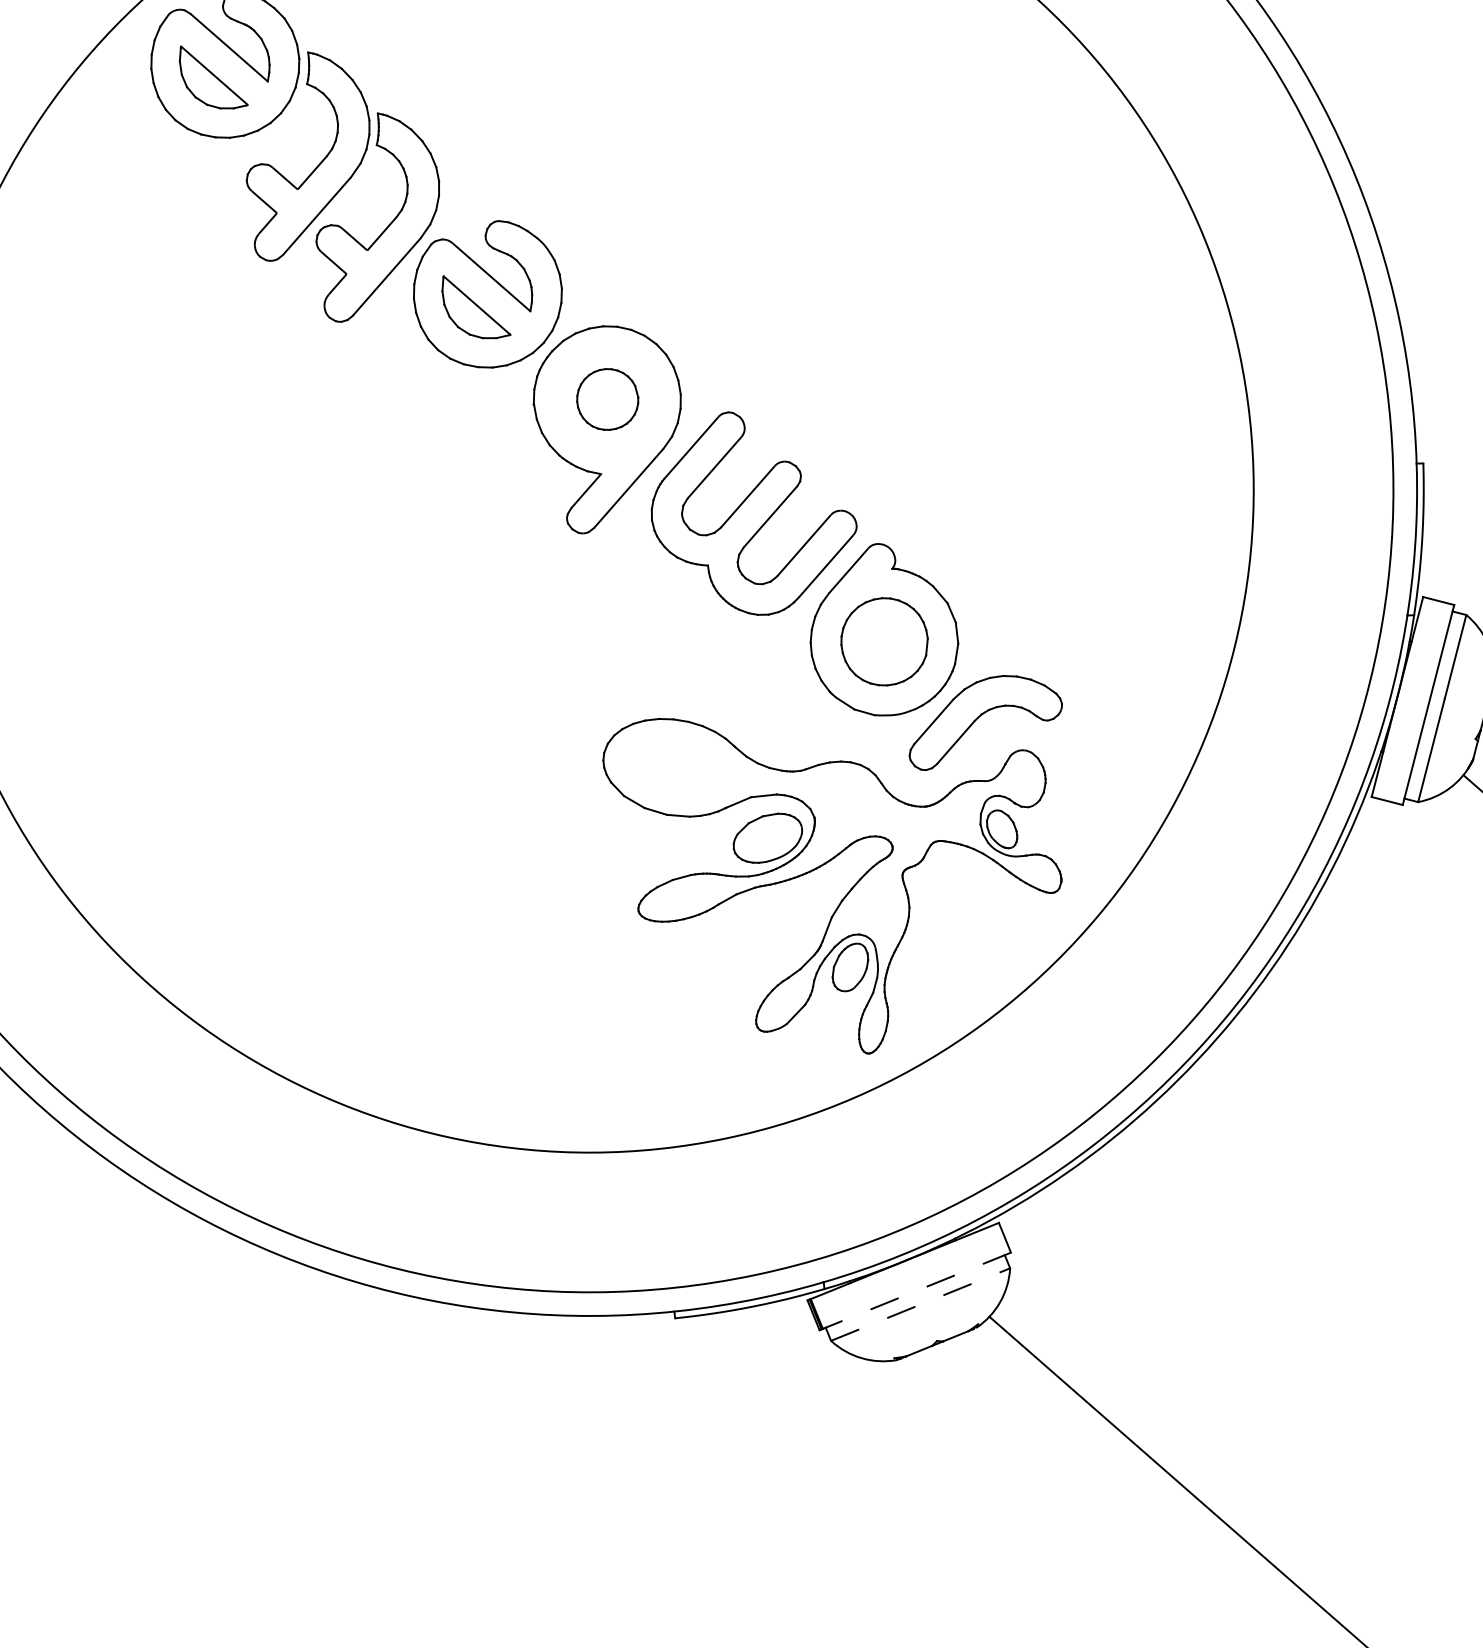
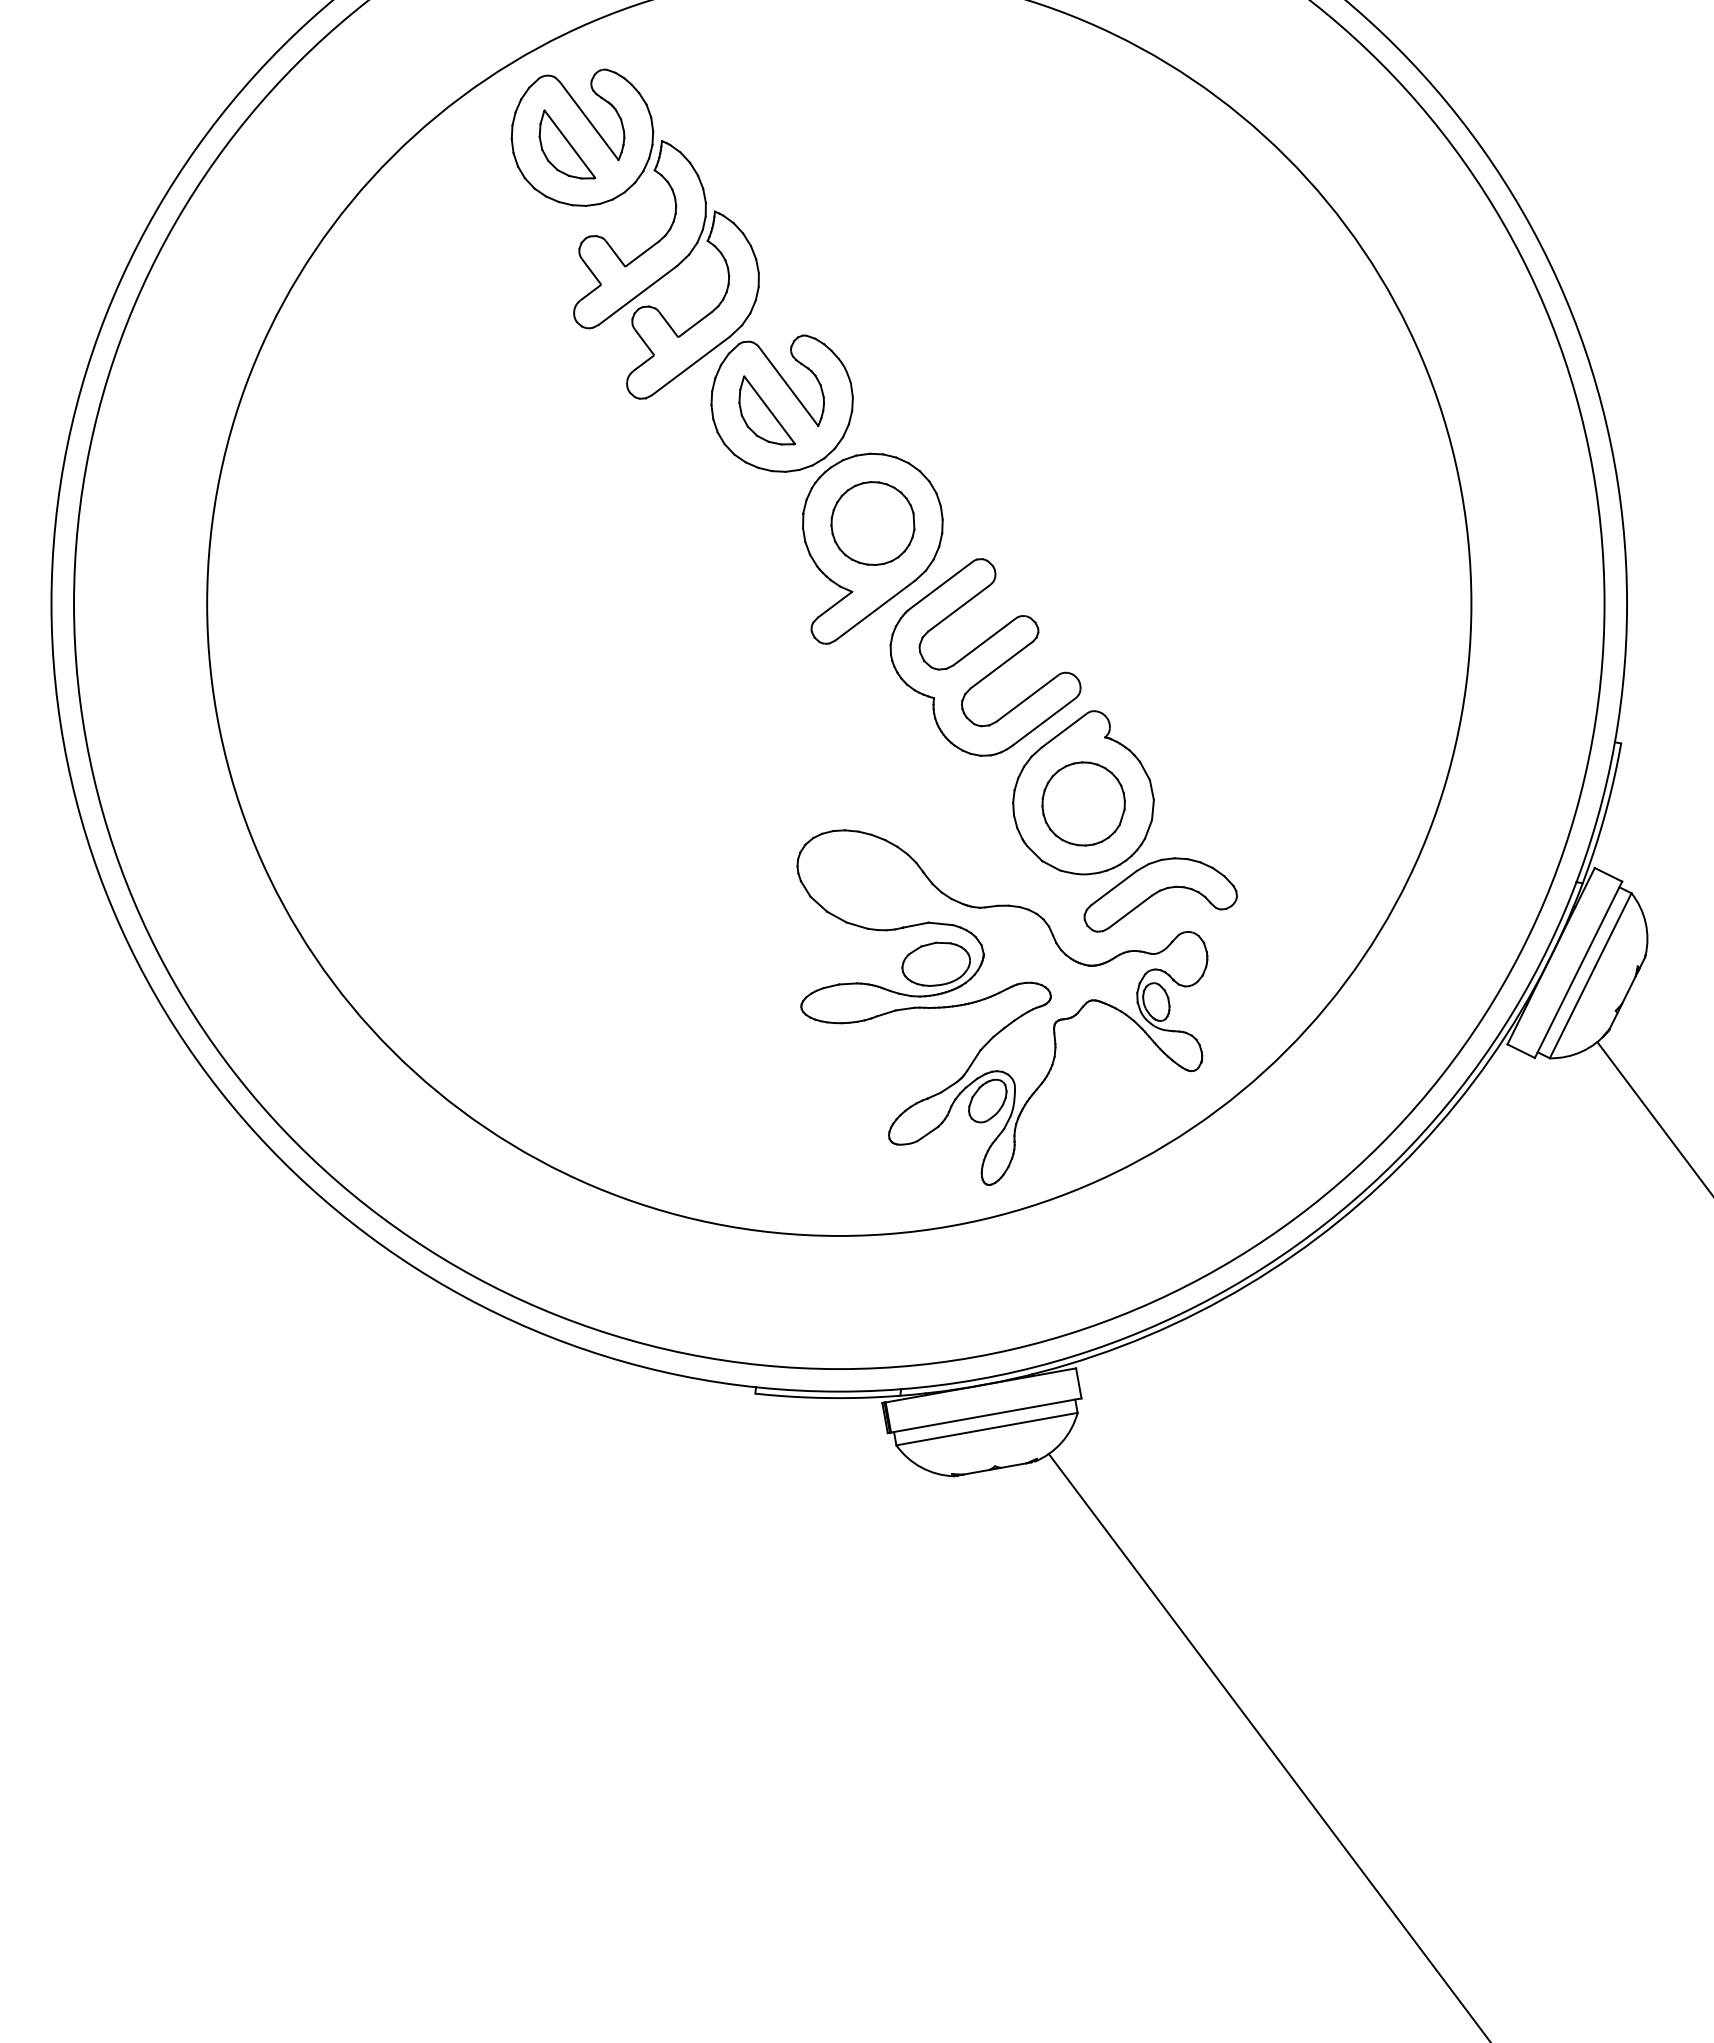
part: (607, 399) -> (872, 523), size x1.43
line: (917, 1290) -> (986, 1415), dashed -> solid
line: (921, 1304) -> (987, 1429), dashed -> solid

